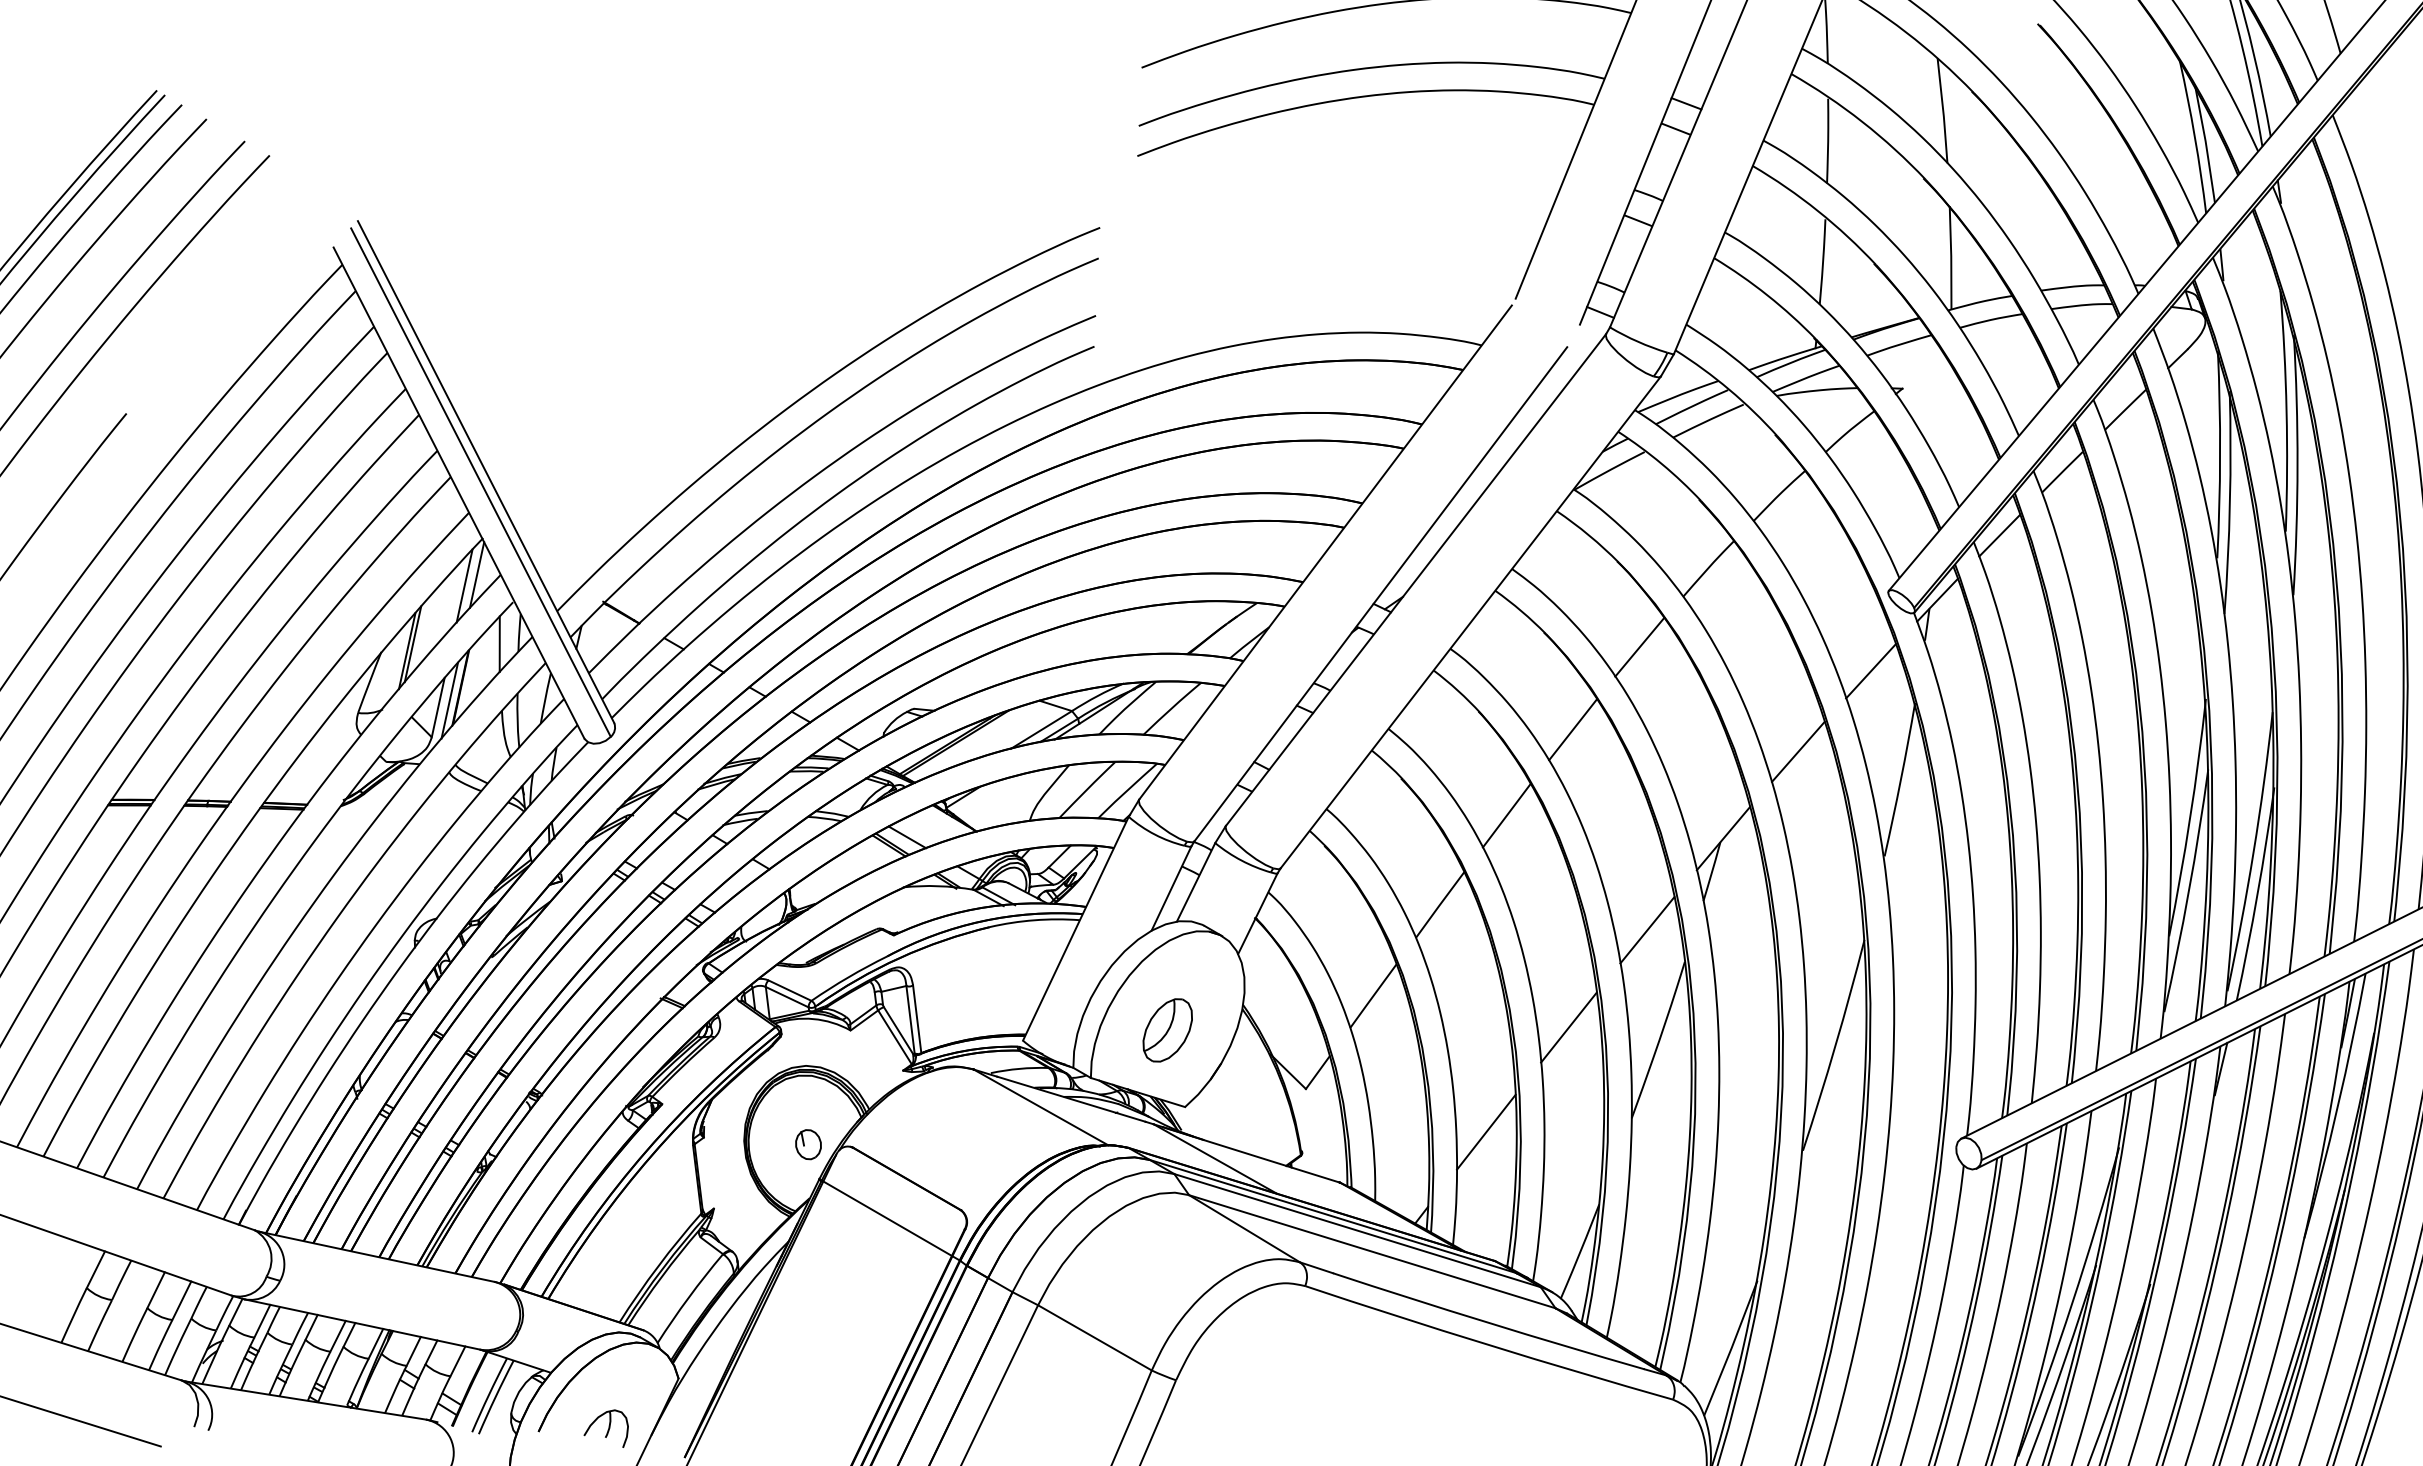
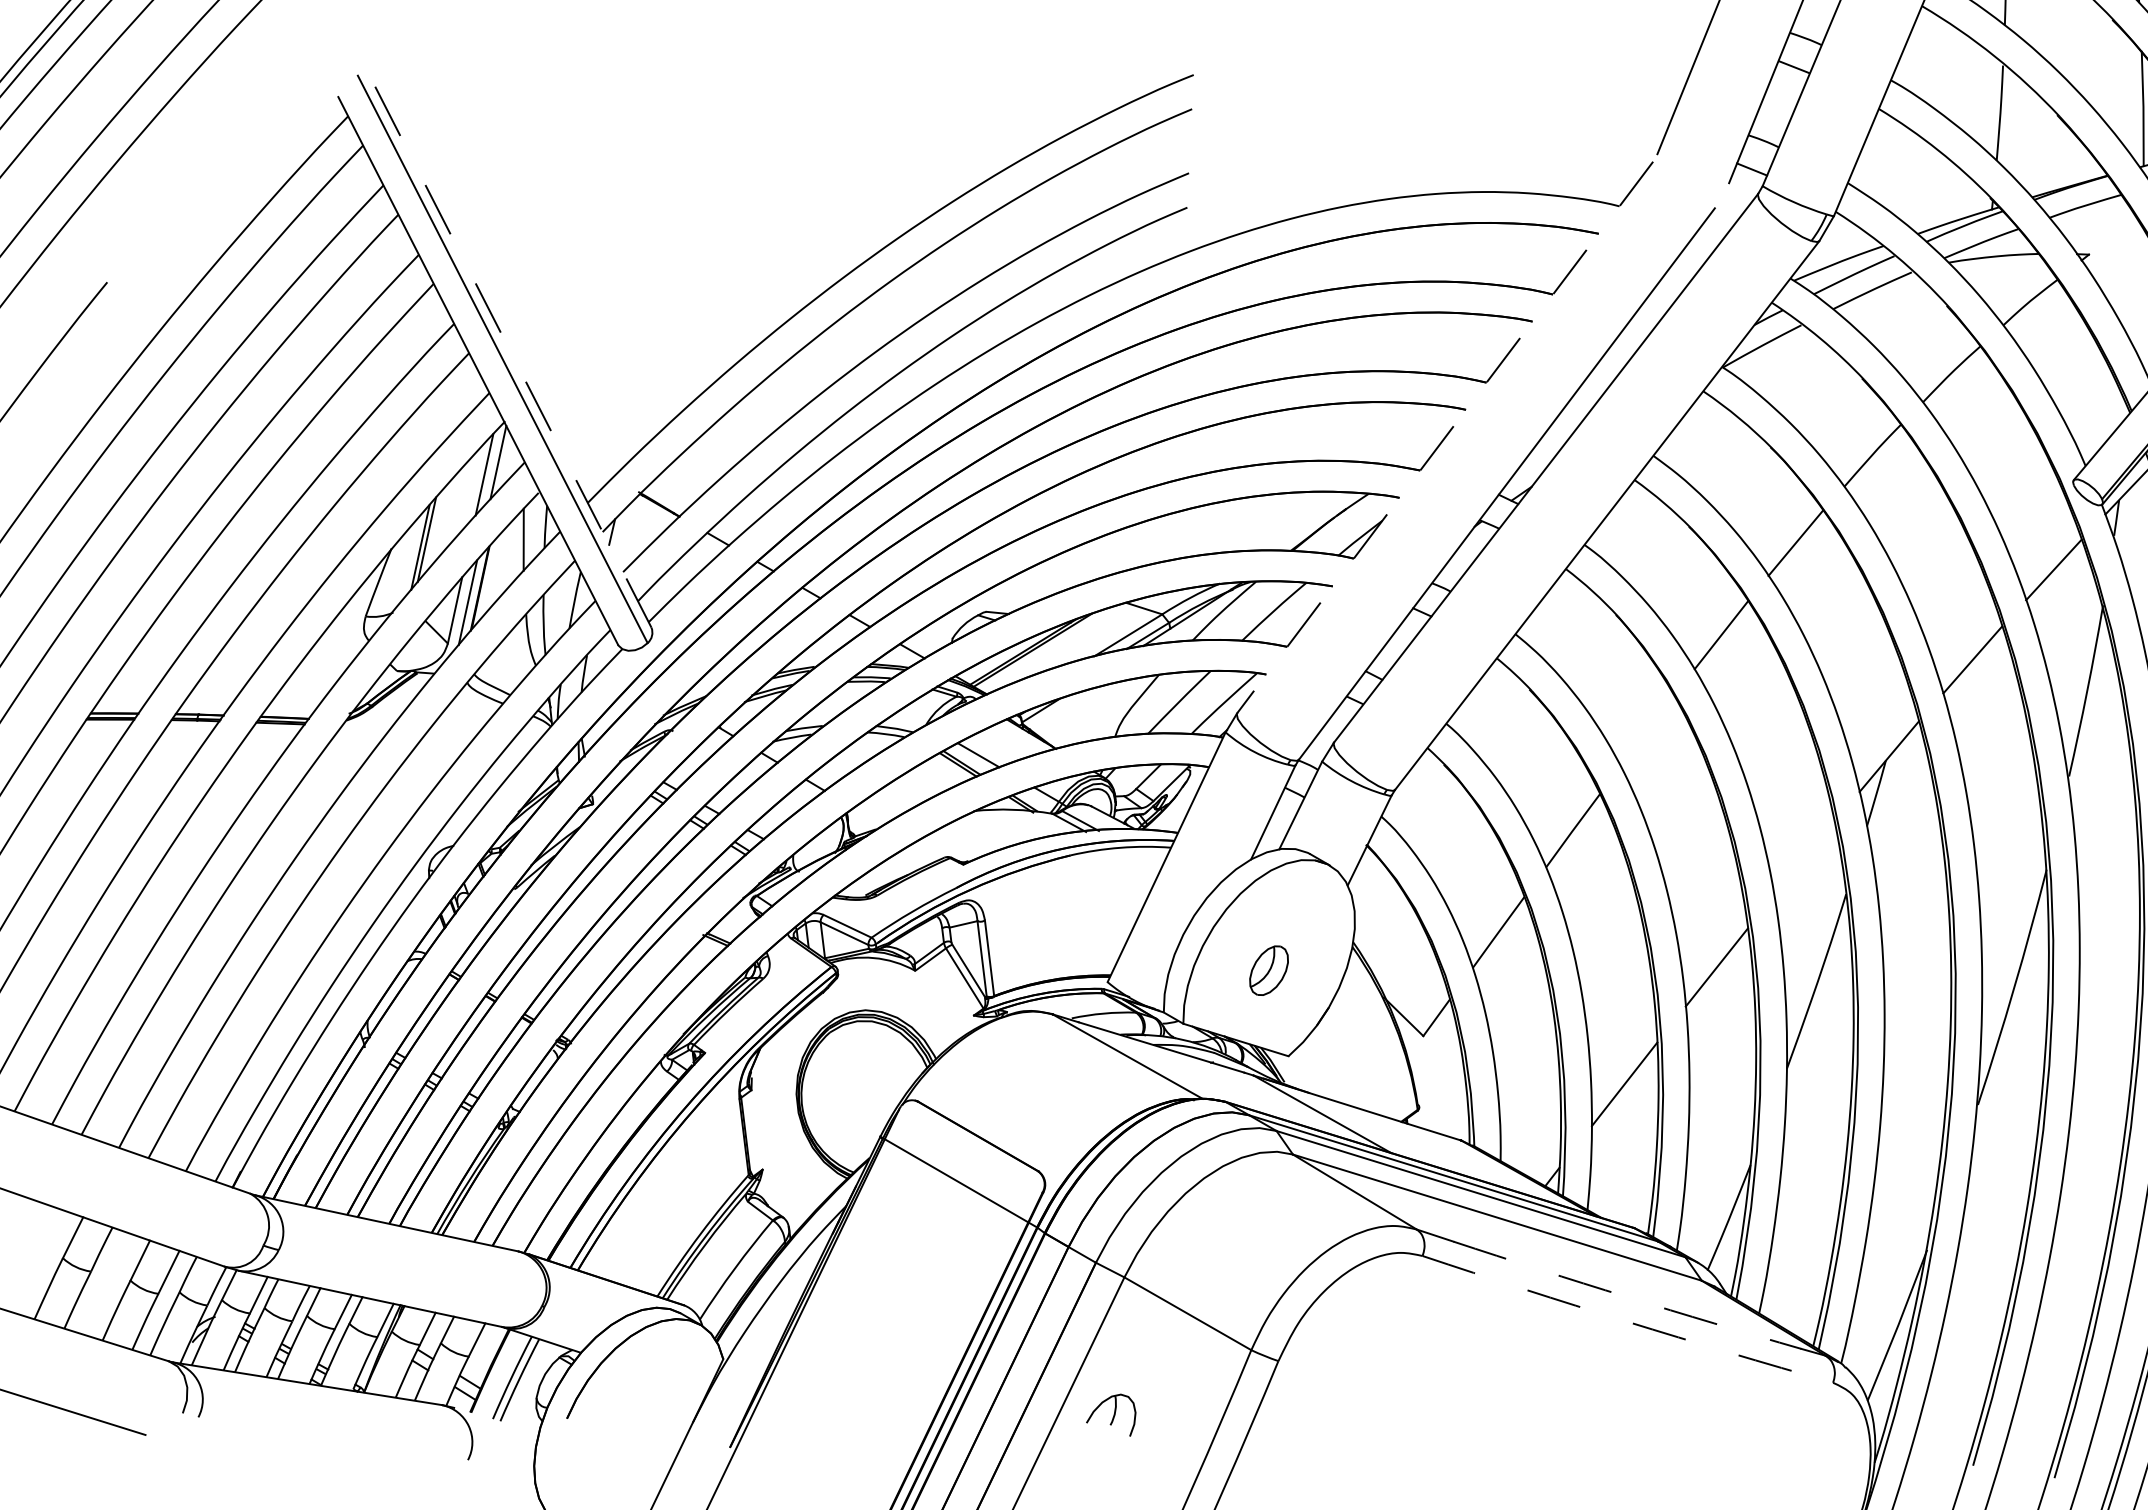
line: (486, 472) -> (508, 348), solid -> dashed
line: (1325, 552) -> (1445, 437), solid -> dashed
line: (1506, 815) -> (1647, 730), removed
line: (1647, 930) -> (1804, 859), removed
part: (1167, 1030) -> (1268, 970), size x0.7
part: (808, 1144) -> (868, 1098), removed
arc: (1488, 1322) -> (1627, 1296), solid -> dashed
arc: (1488, 1344) -> (1627, 1321), solid -> dashed
part: (605, 1428) -> (1110, 1414), moved

